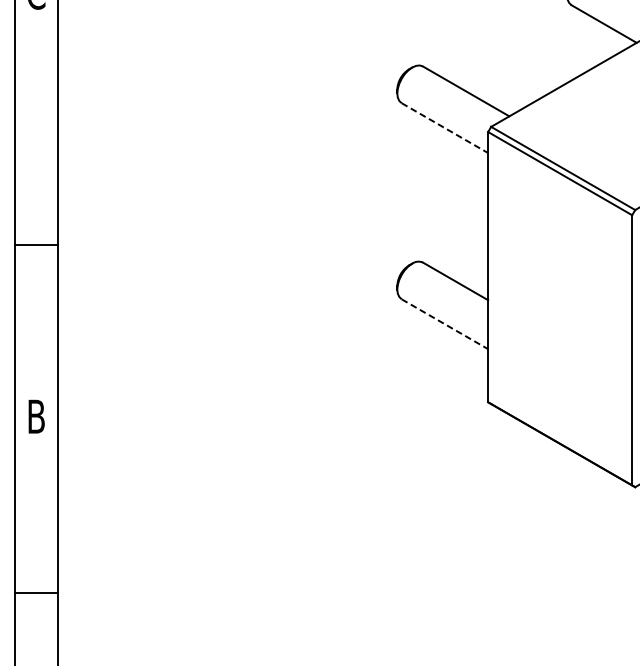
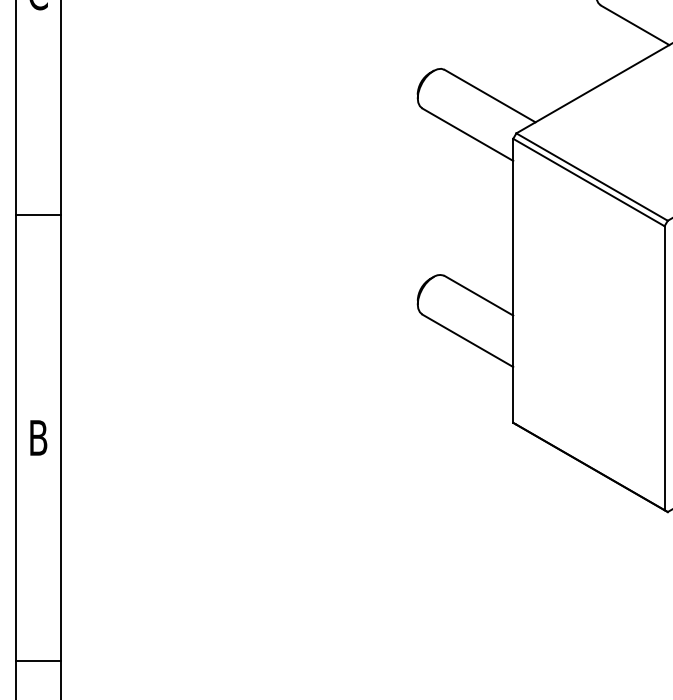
line: (445, 127) -> (468, 134), dashed -> solid
line: (36, 244) -> (38, 214), moved
line: (445, 324) -> (468, 341), dashed -> solid
line: (36, 592) -> (38, 660), moved

